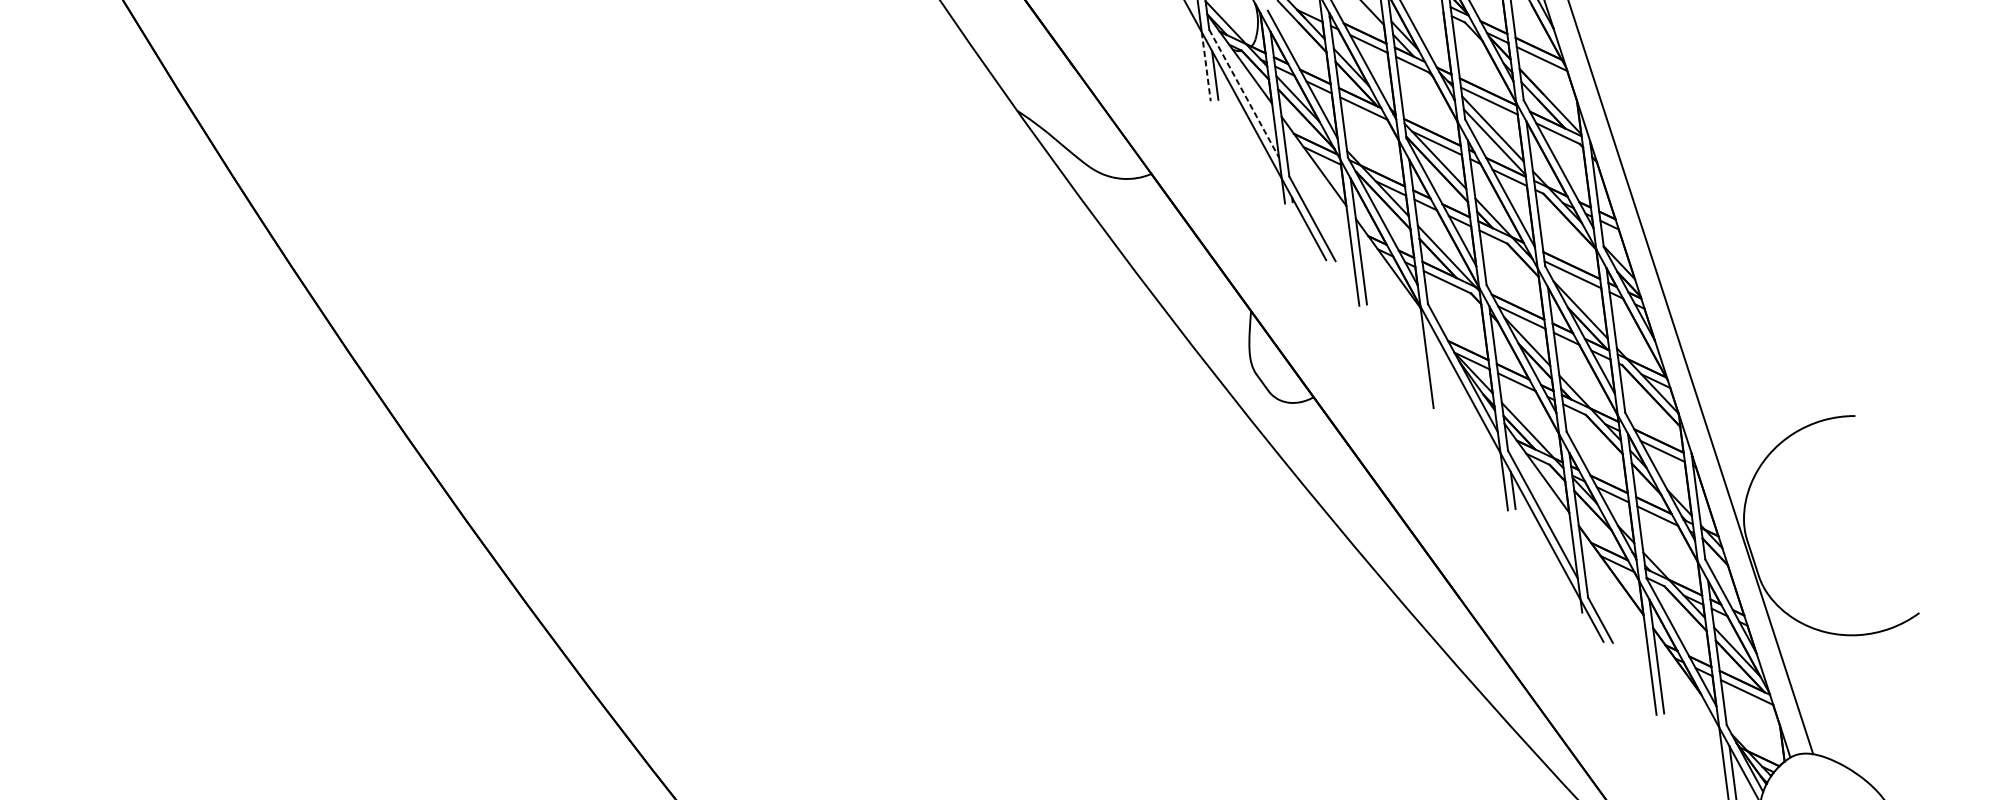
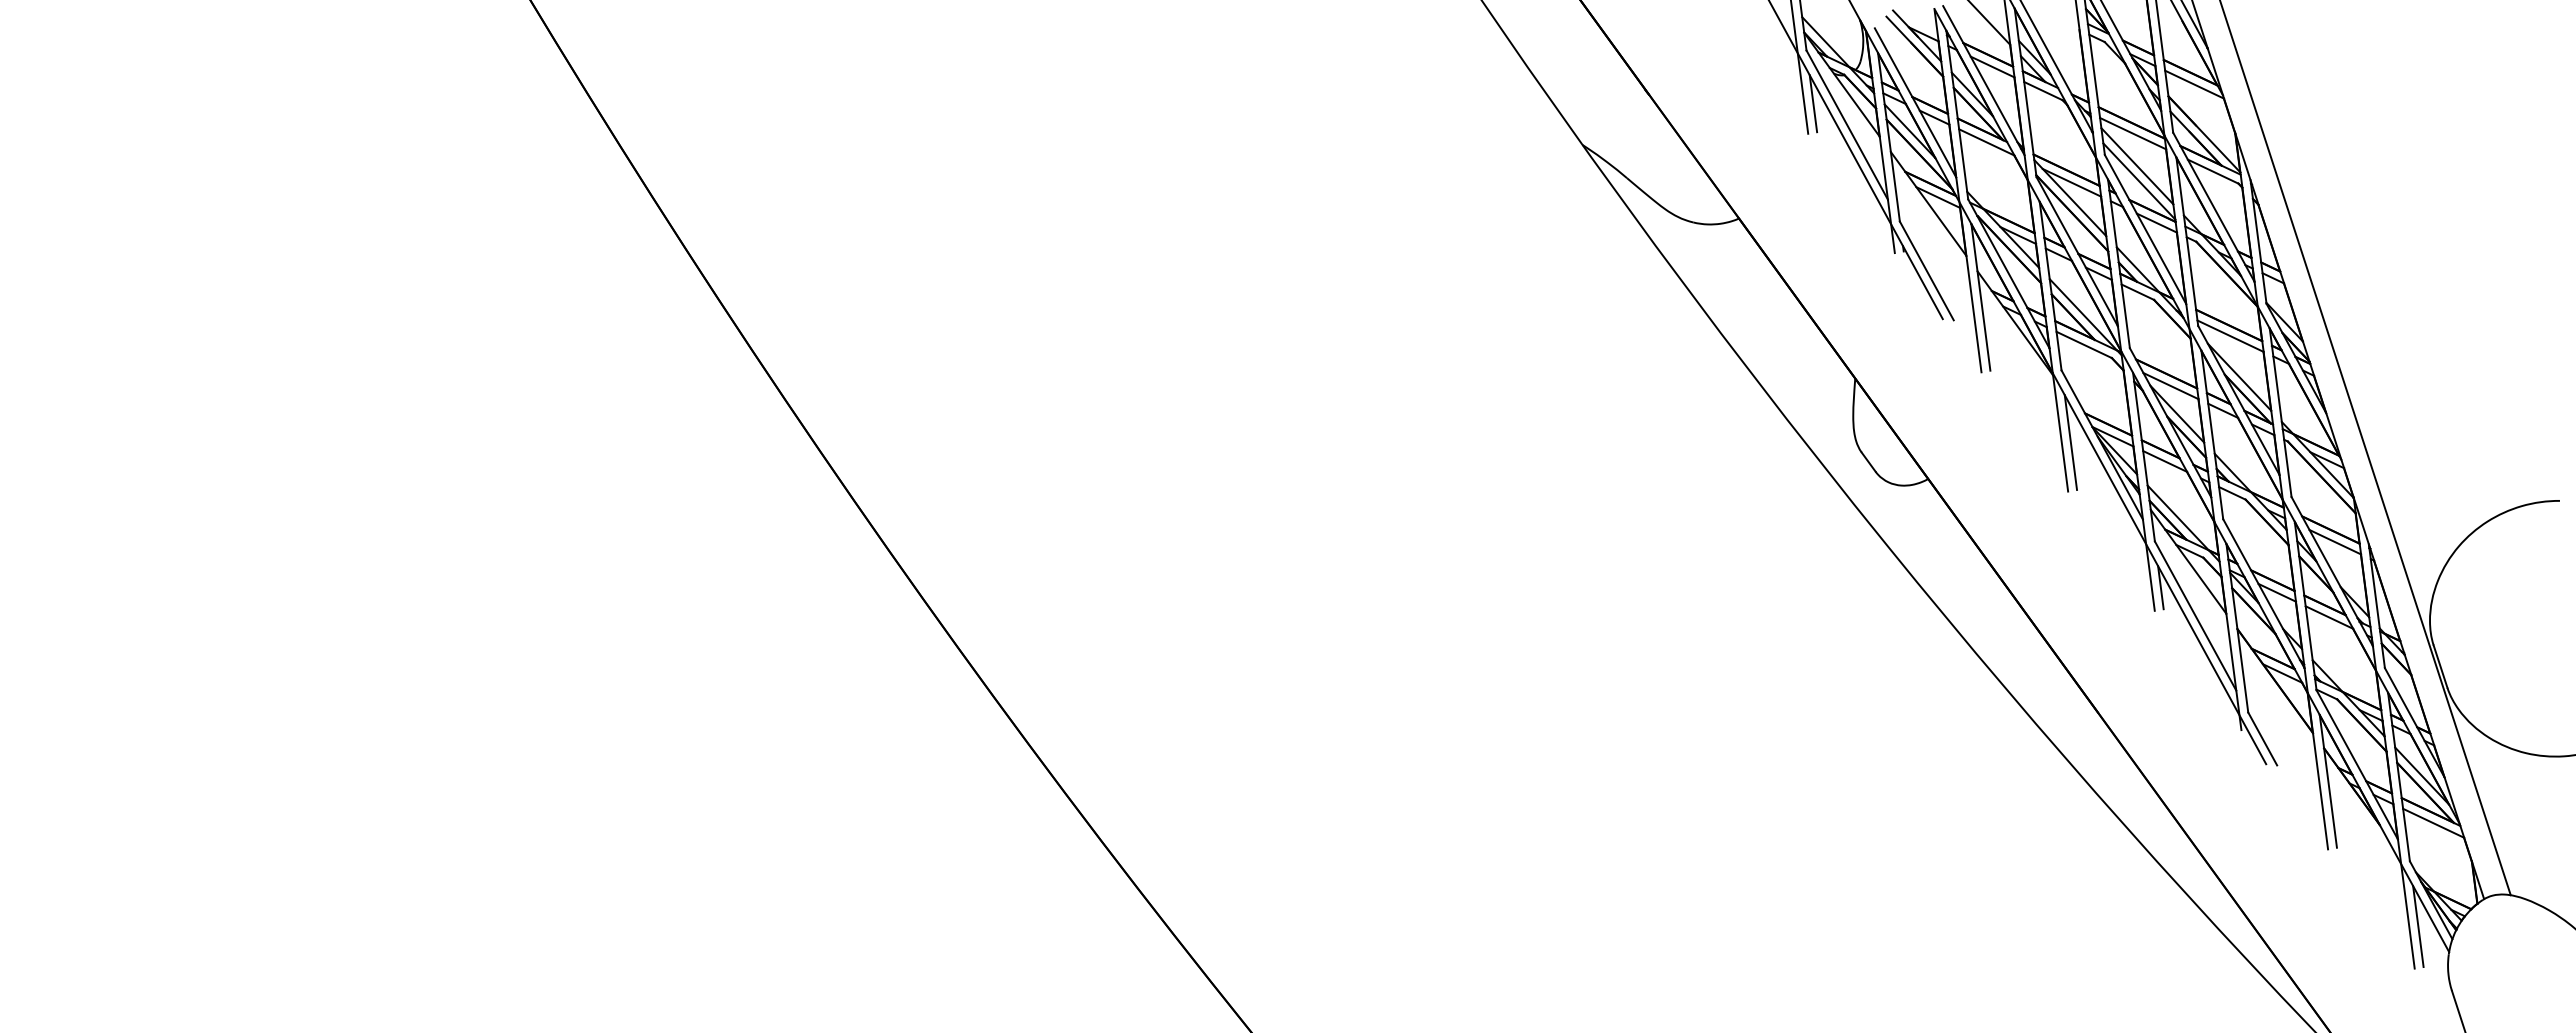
line: (1206, 66) -> (1803, 93), dashed -> solid
line: (1244, 94) -> (1847, 125), dashed -> solid
line: (1435, 365) -> (2070, 442), added

